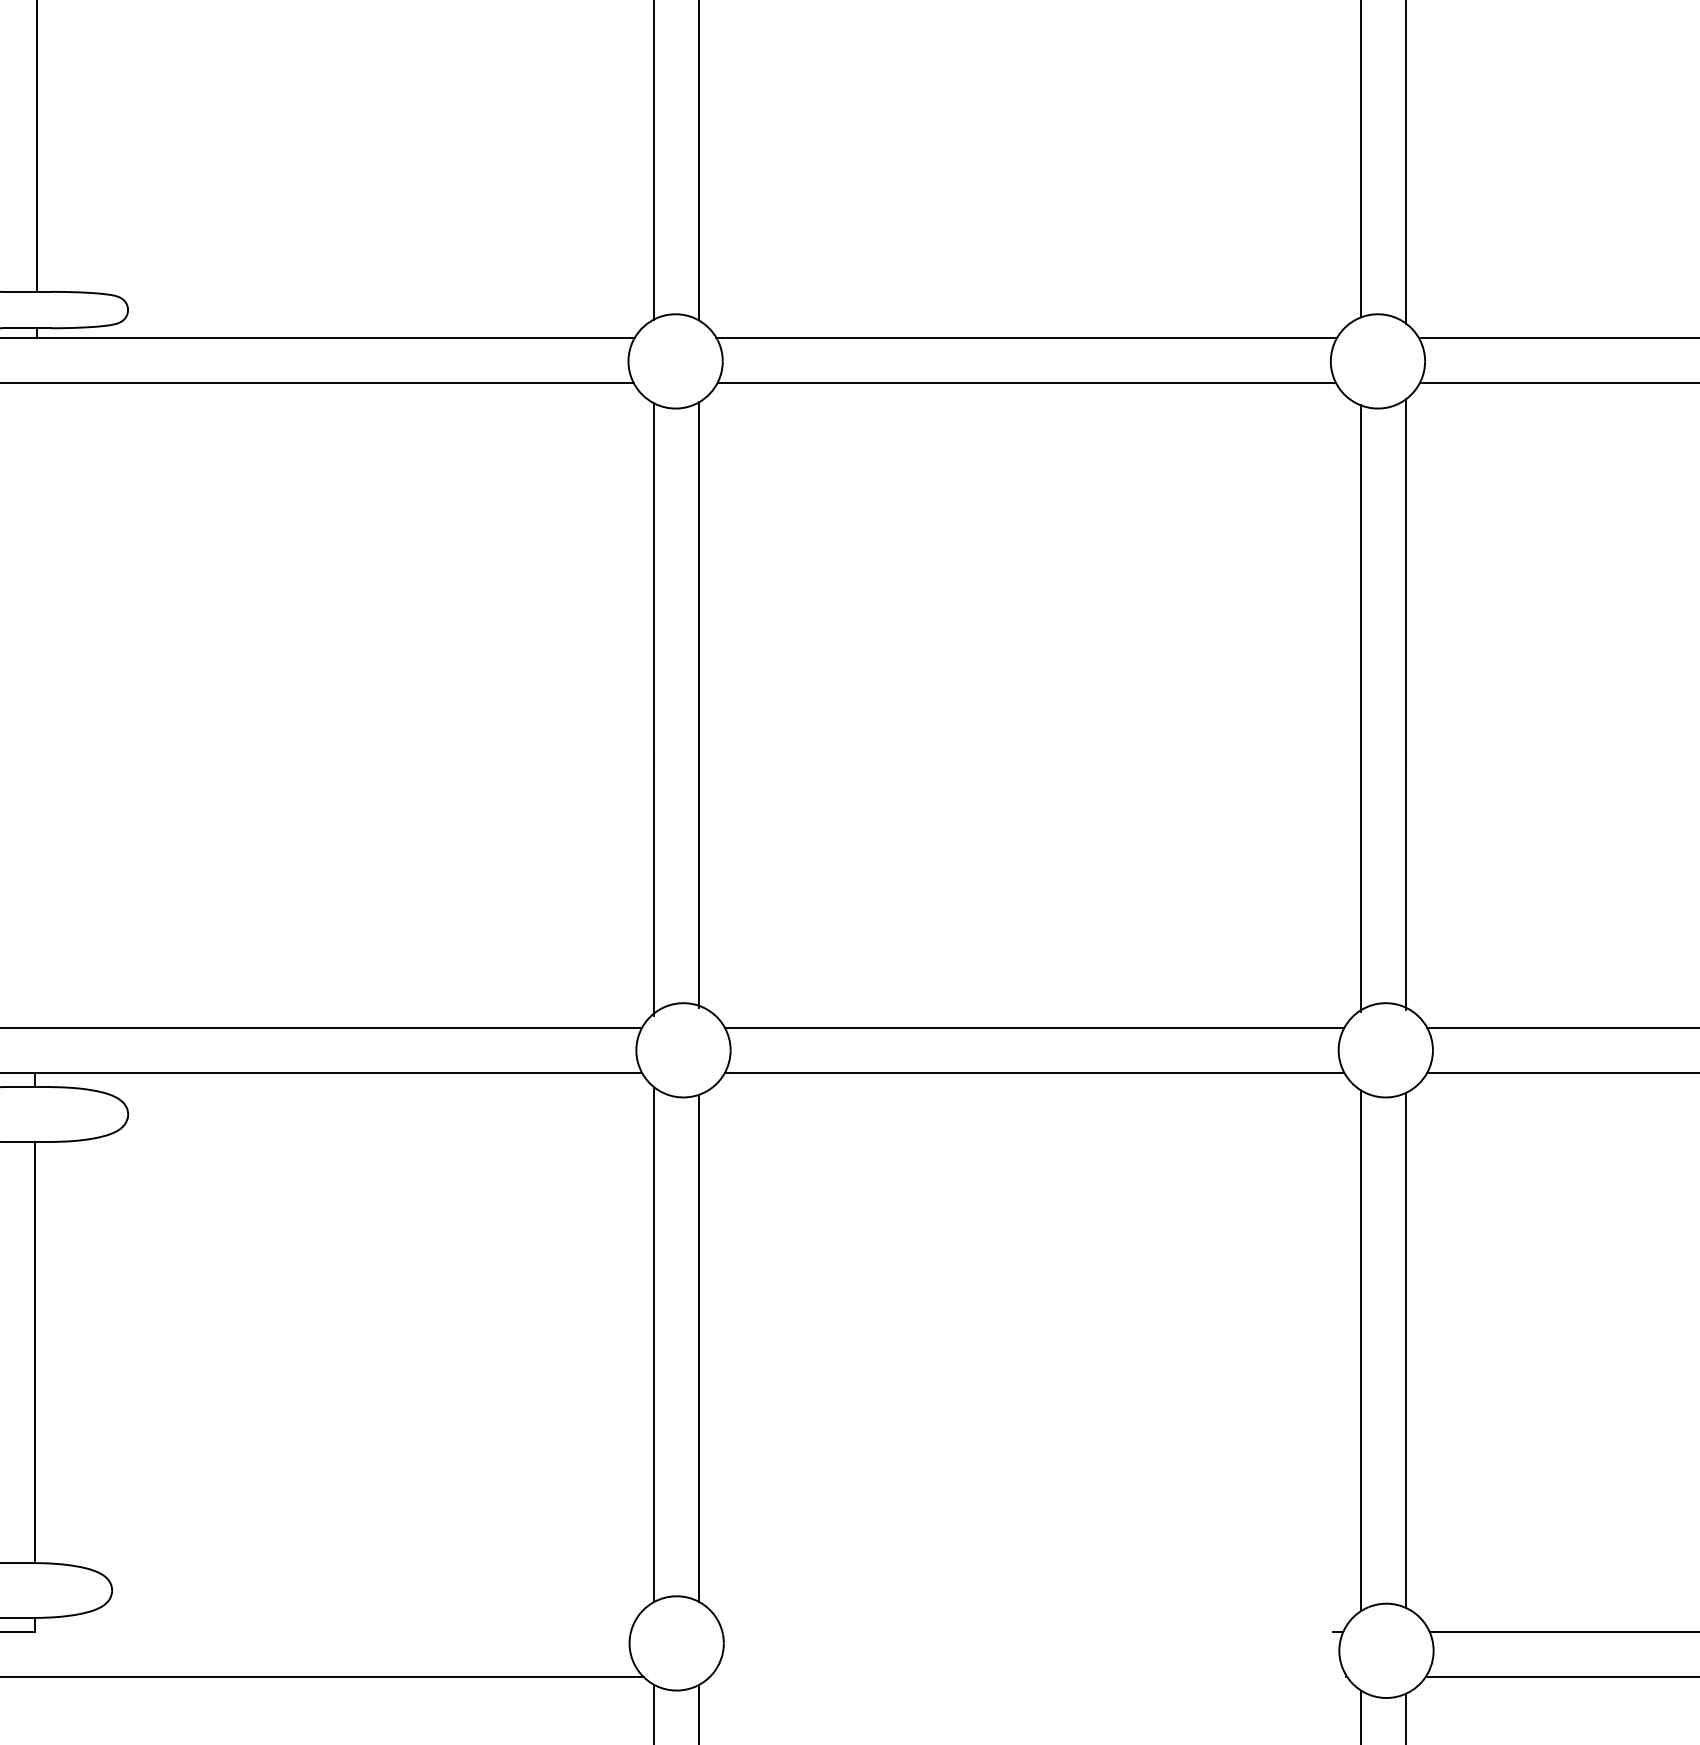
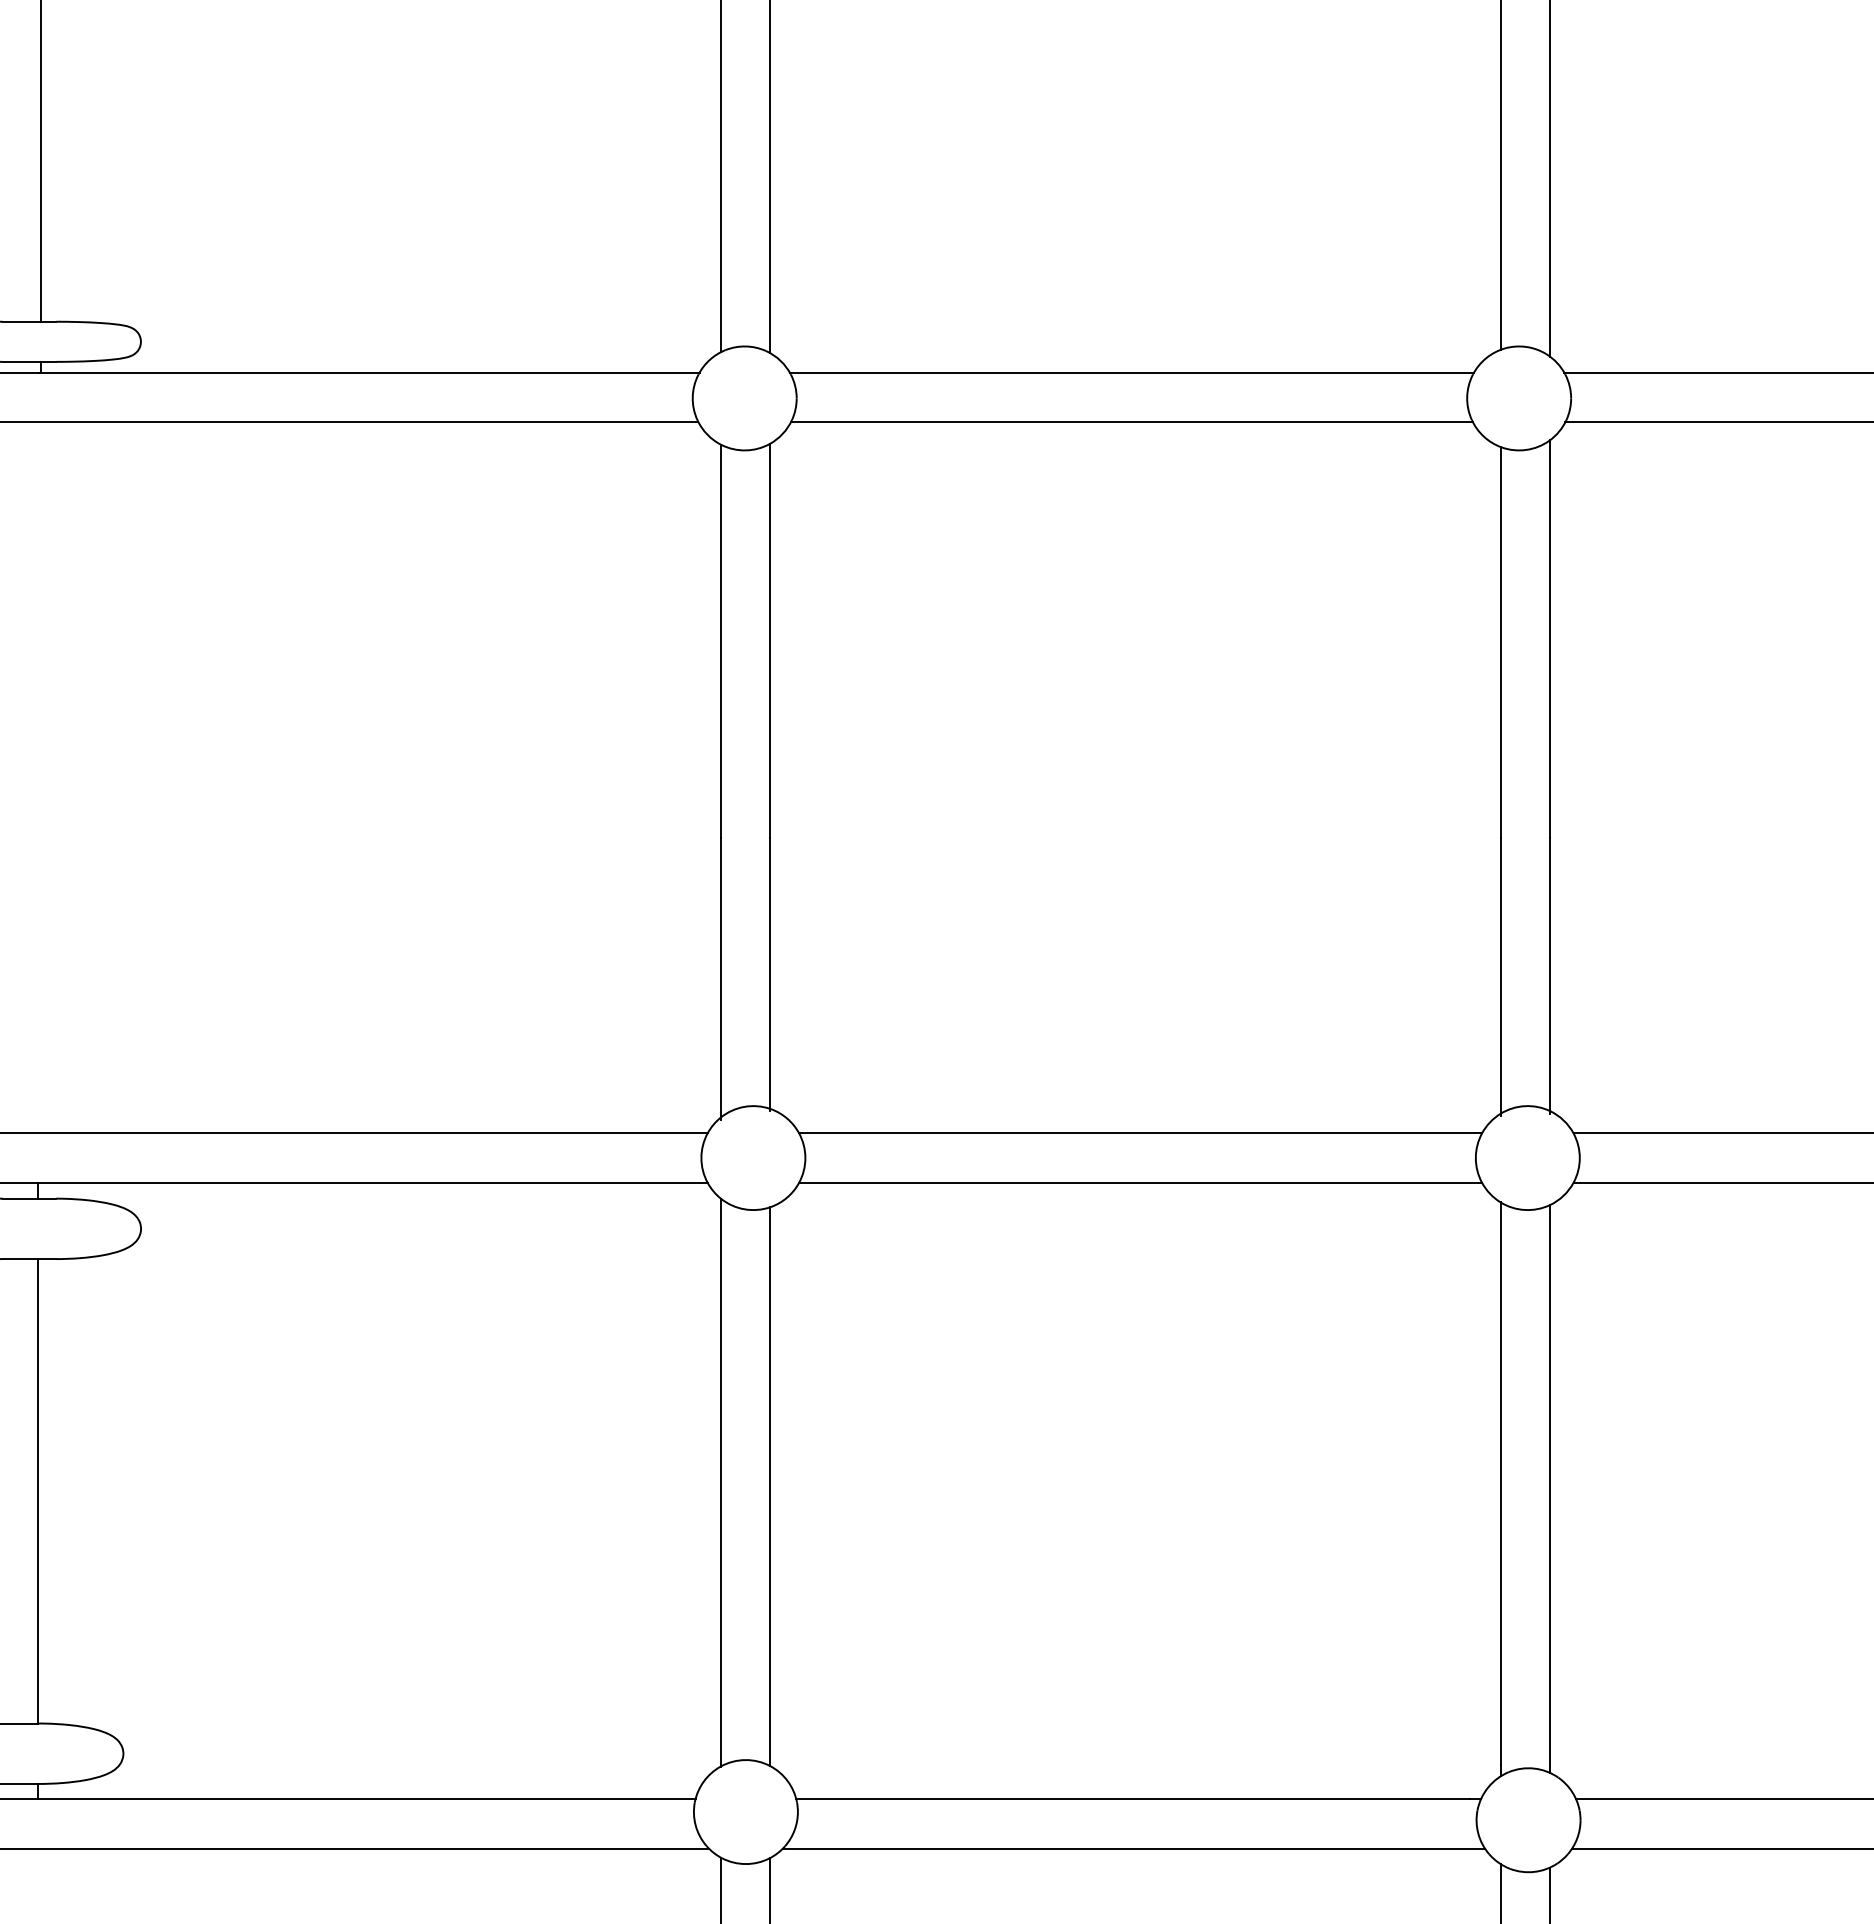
line: (332, 1632) -> (366, 1799), added
line: (1027, 1632) -> (1132, 1799), added
line: (1027, 1676) -> (1132, 1848), added

